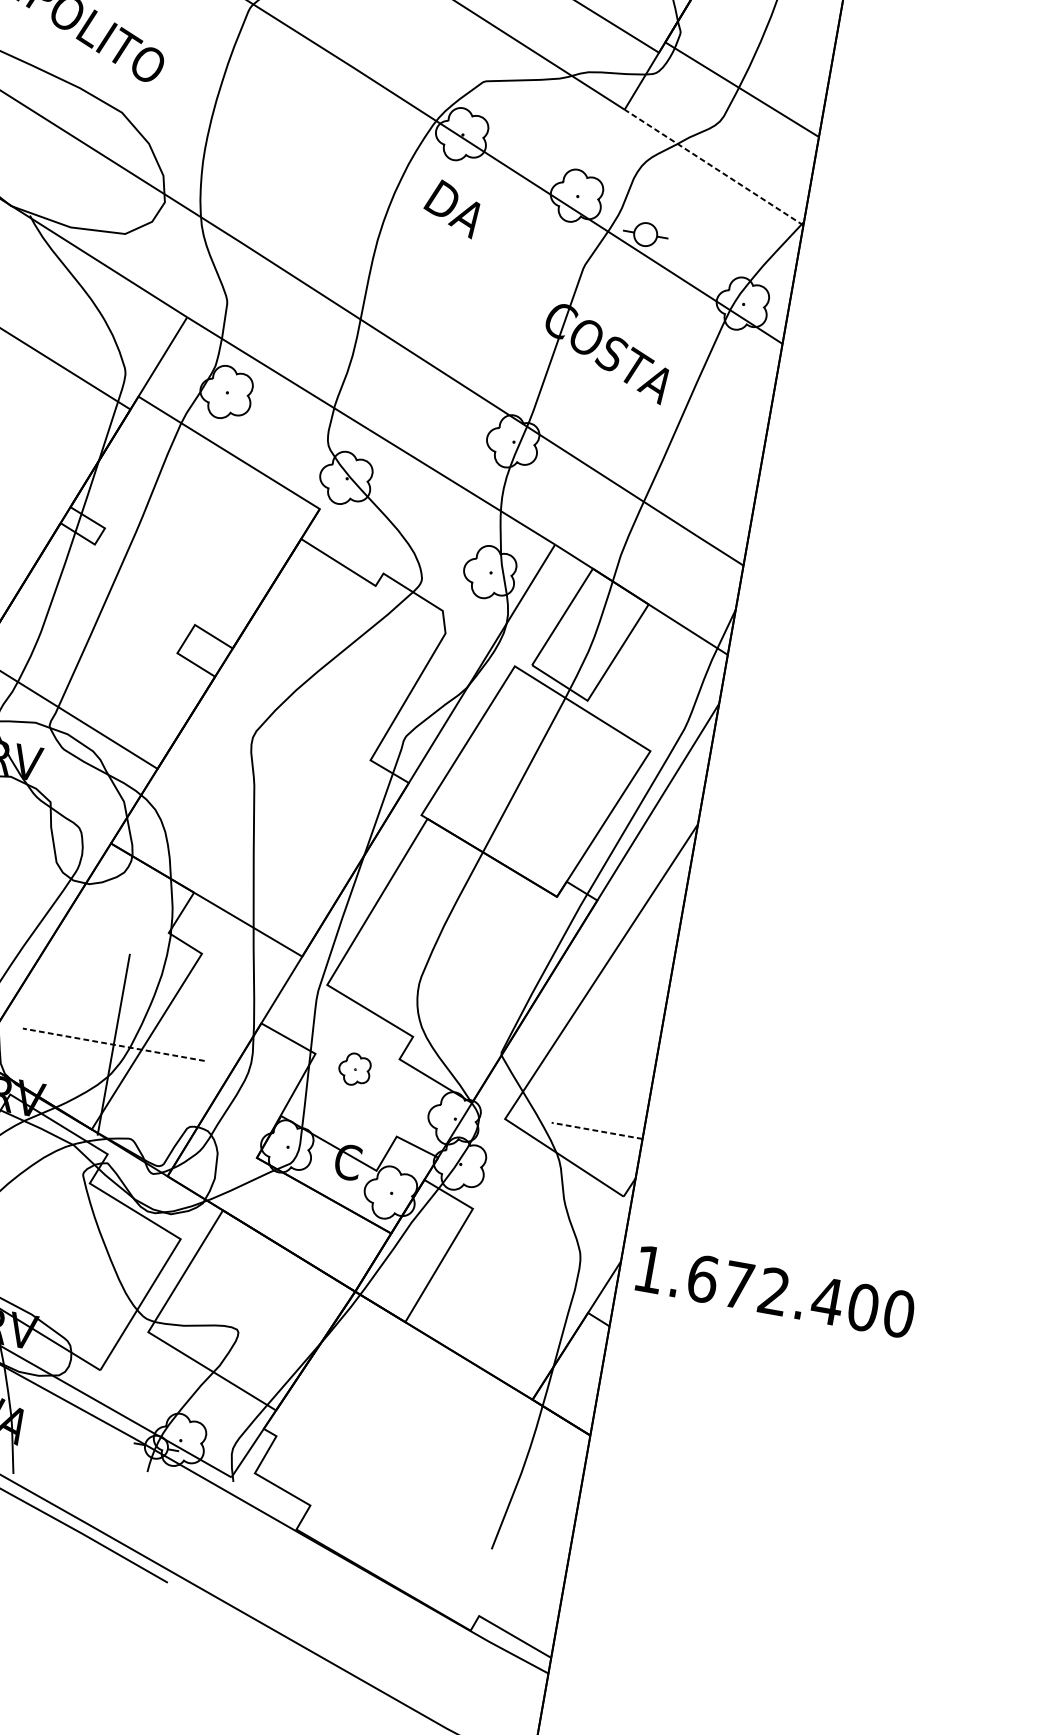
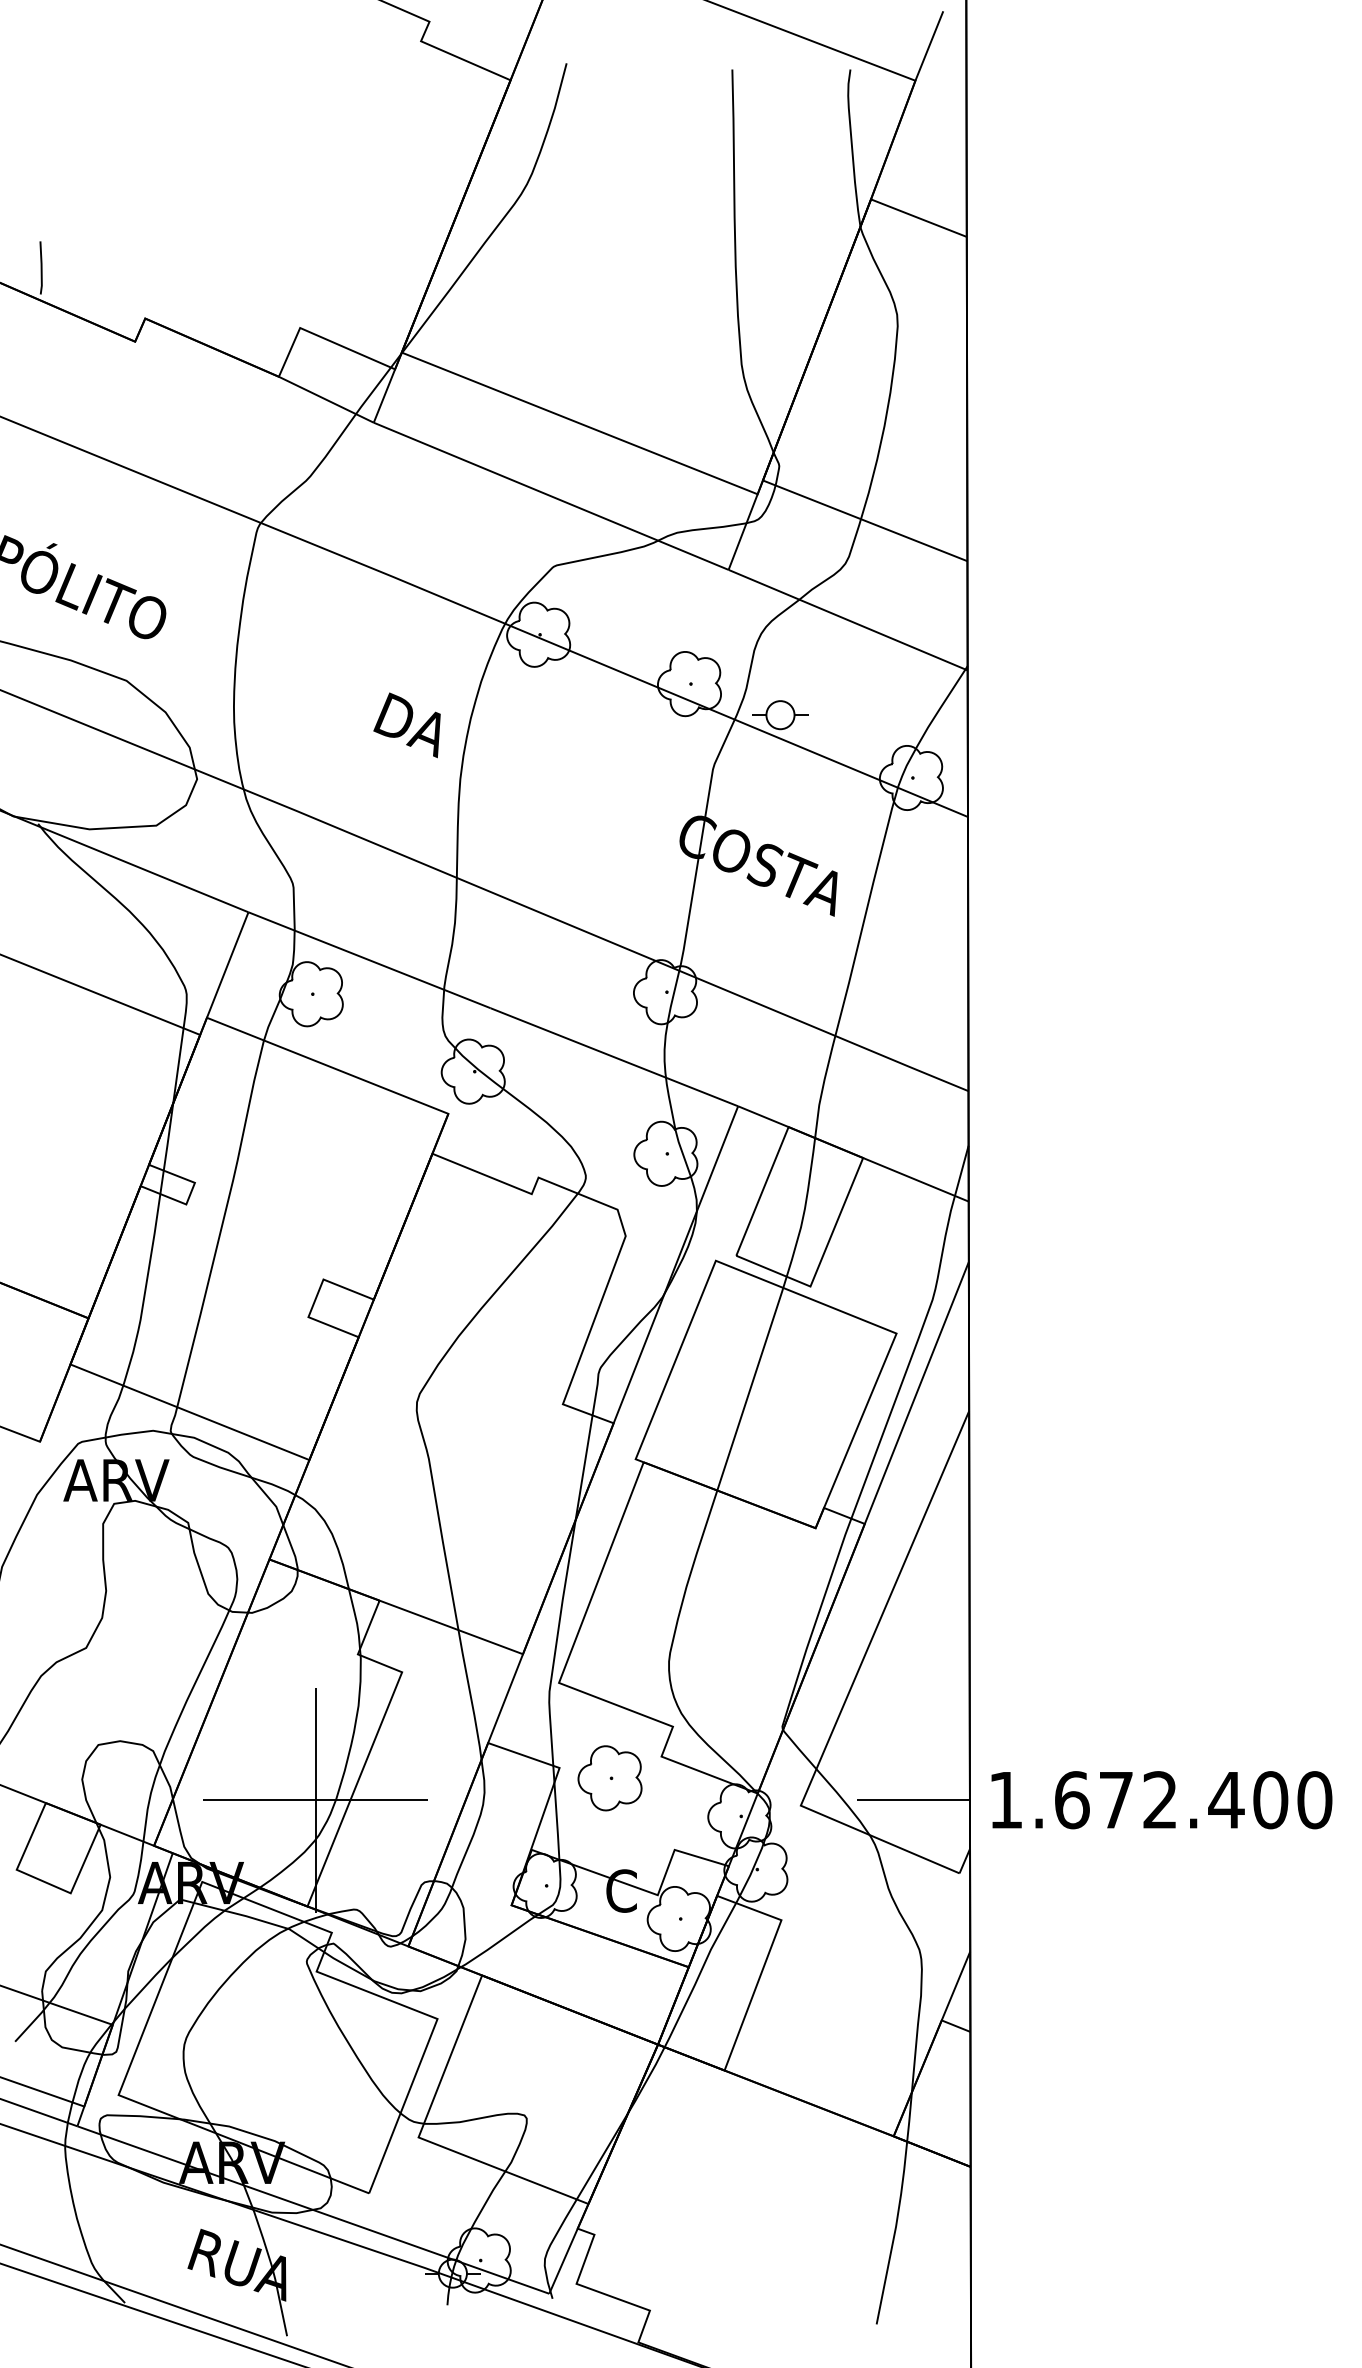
line: (714, 167) -> (848, 620), dashed -> solid
text: (451, 208) -> (406, 725), moved
line: (113, 1044) -> (315, 1800), dashed -> solid
part: (354, 1069) -> (609, 1778), size x1.67
line: (596, 1131) -> (913, 1800), dashed -> solid
text: (775, 1292) -> (1161, 1800), moved

